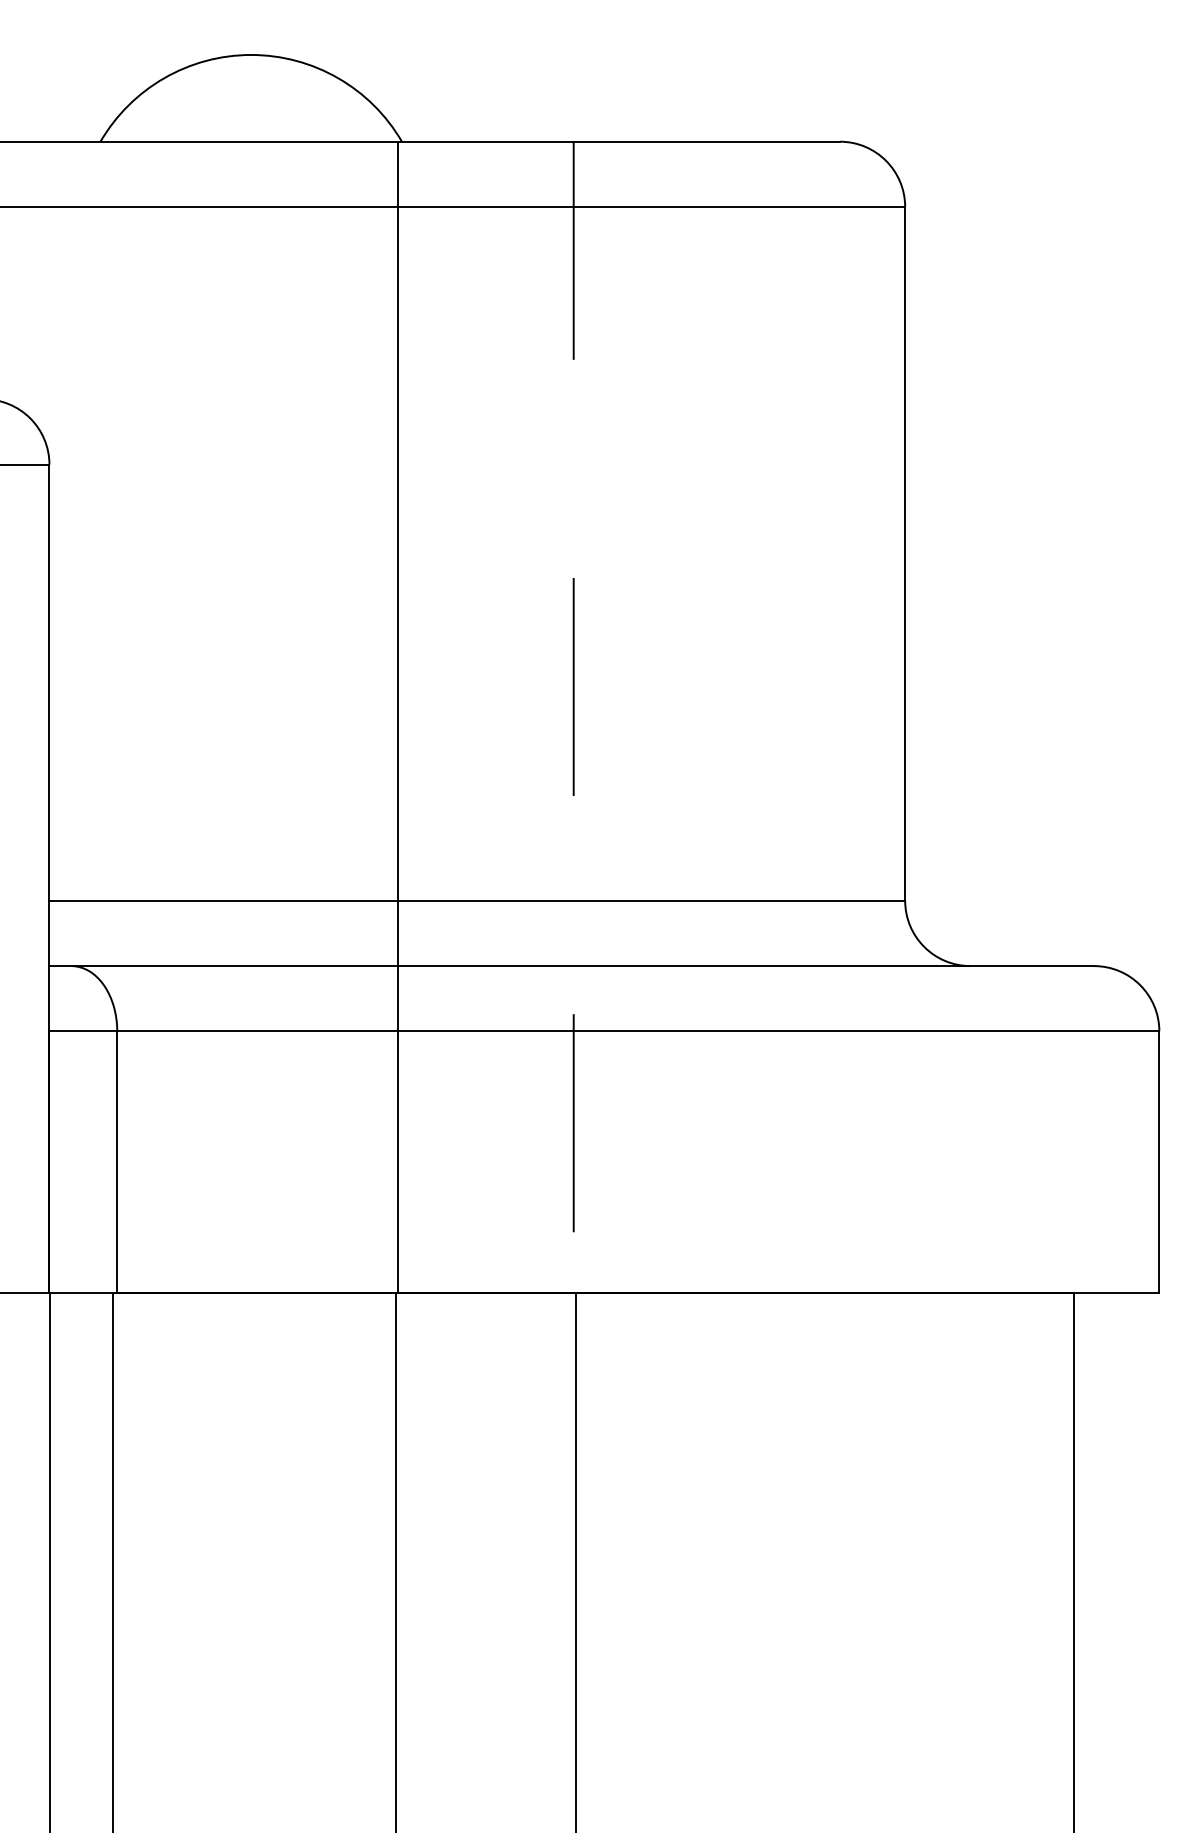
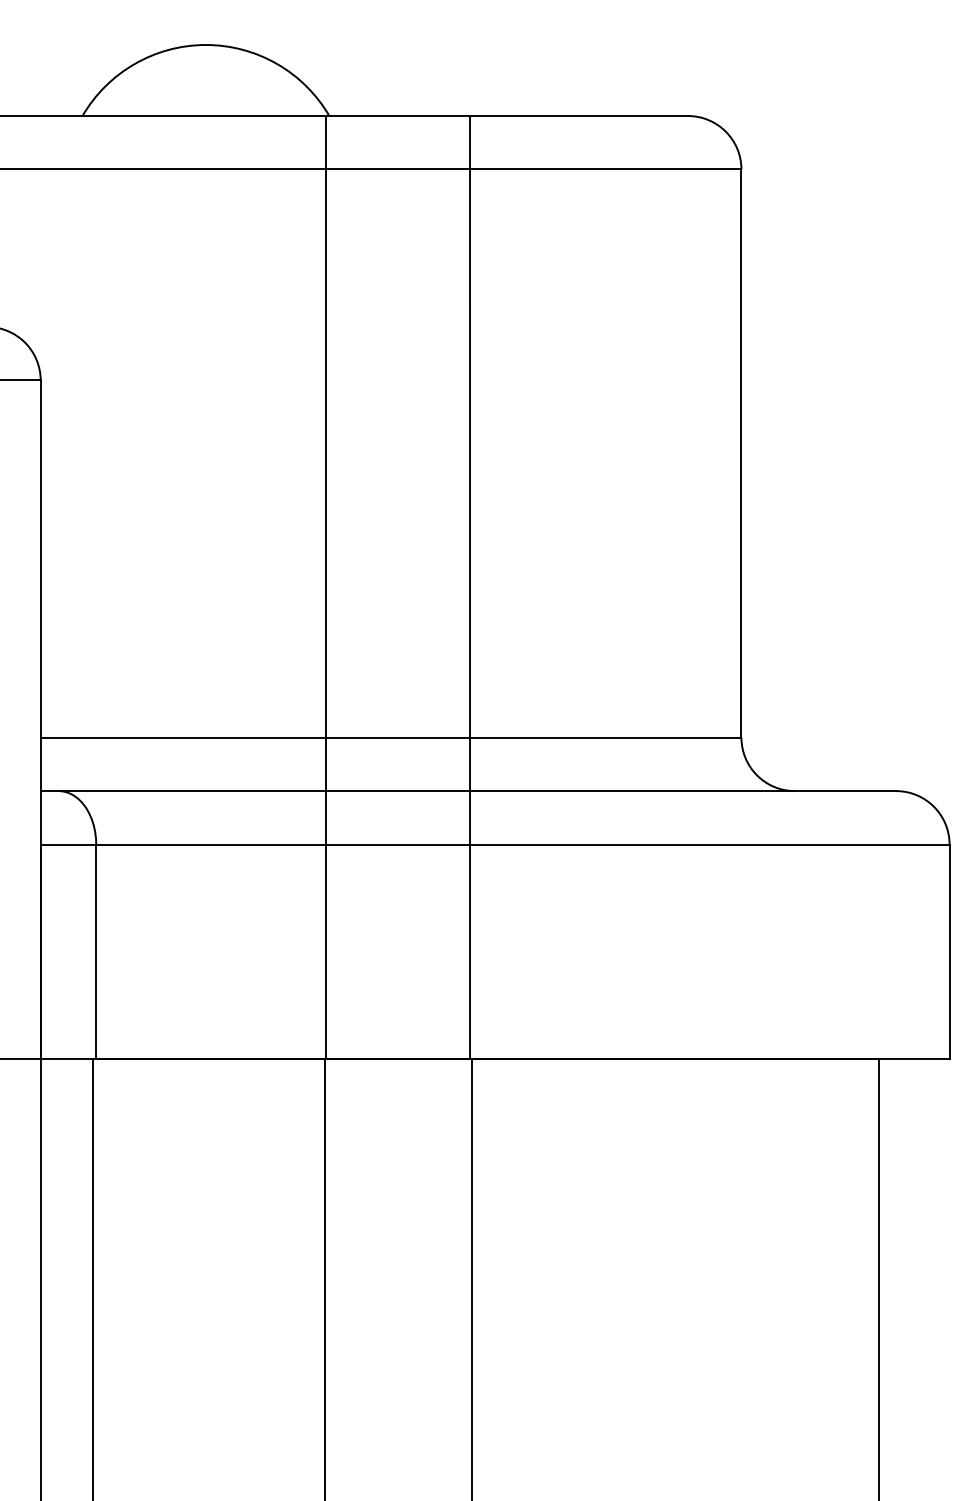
line: (573, 717) -> (469, 587), dashed -> solid

